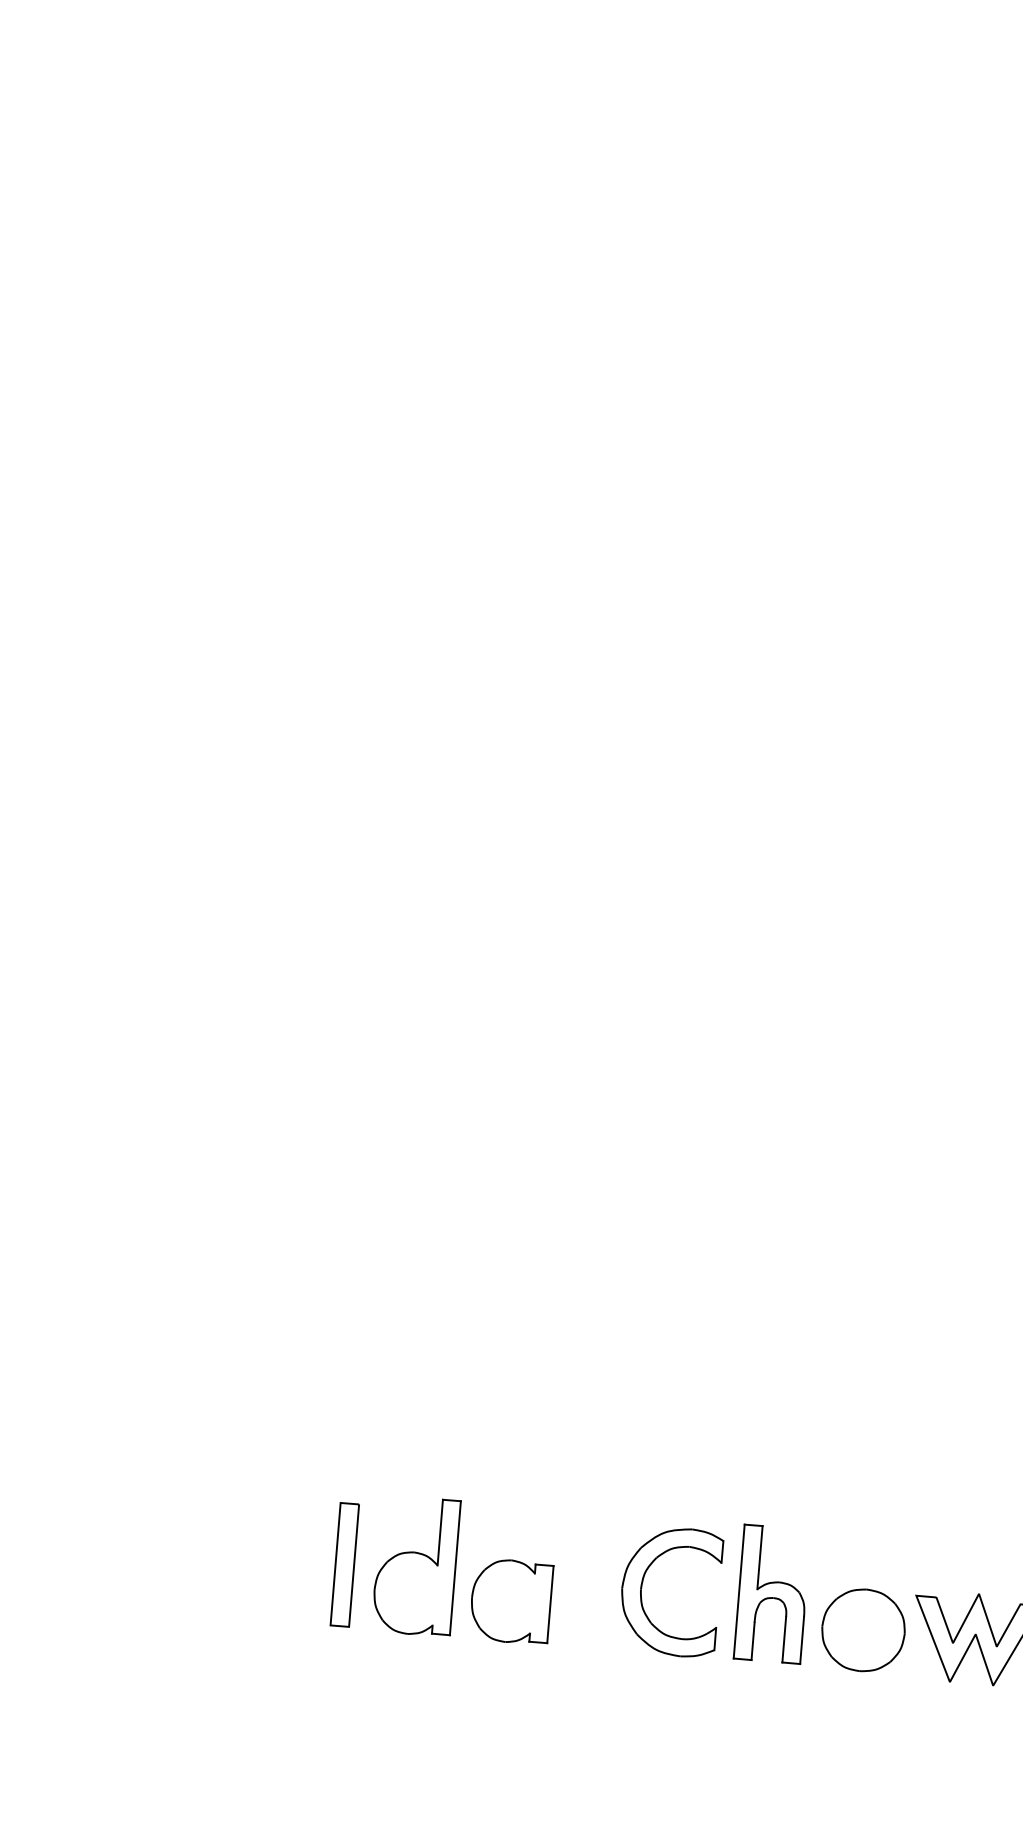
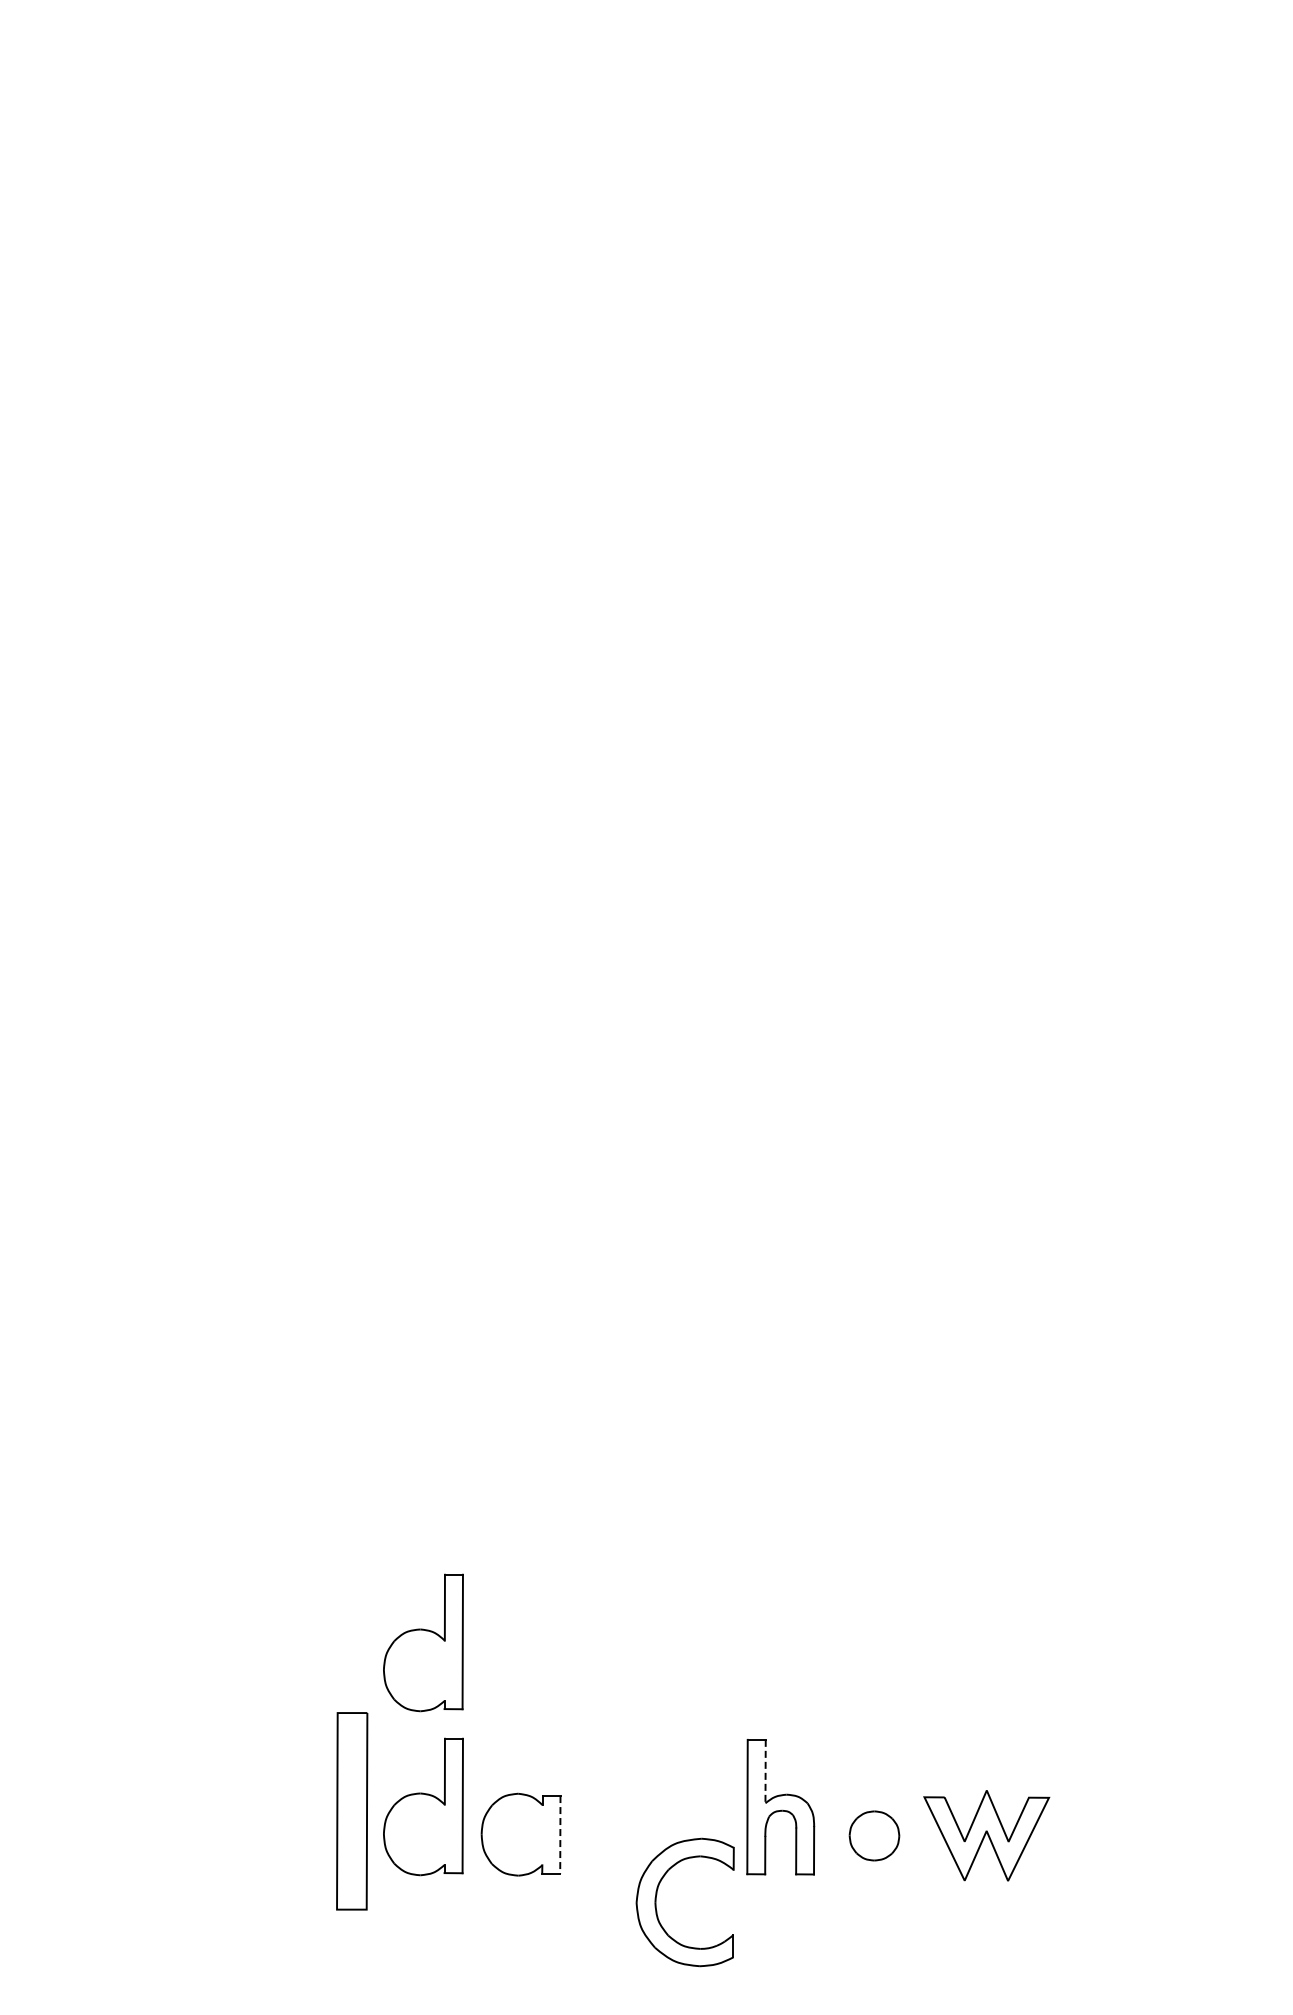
part: (429, 1402) -> (423, 1642), added
line: (759, 1557) -> (765, 1771), solid -> dashed
part: (345, 1565) -> (352, 1811), size x1.6
part: (642, 1589) -> (656, 1902), moved
line: (550, 1604) -> (560, 1834), solid -> dashed
part: (863, 1629) -> (874, 1835), size x0.6

